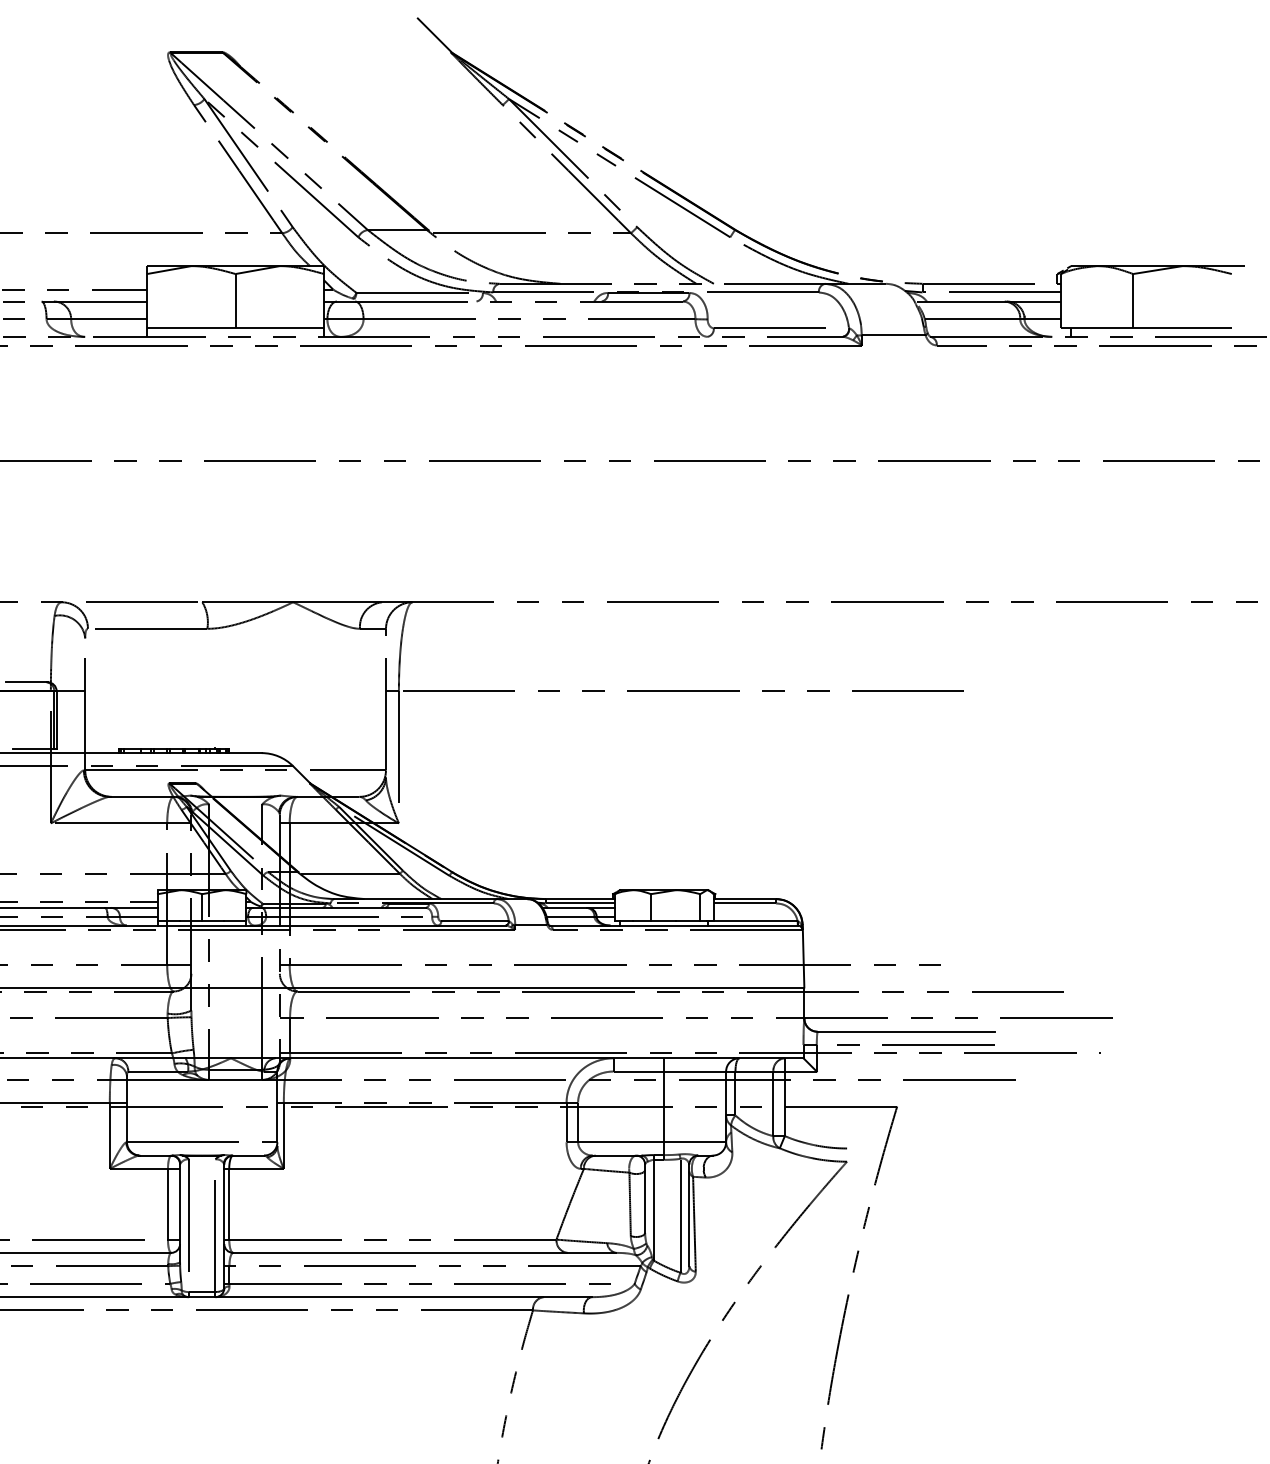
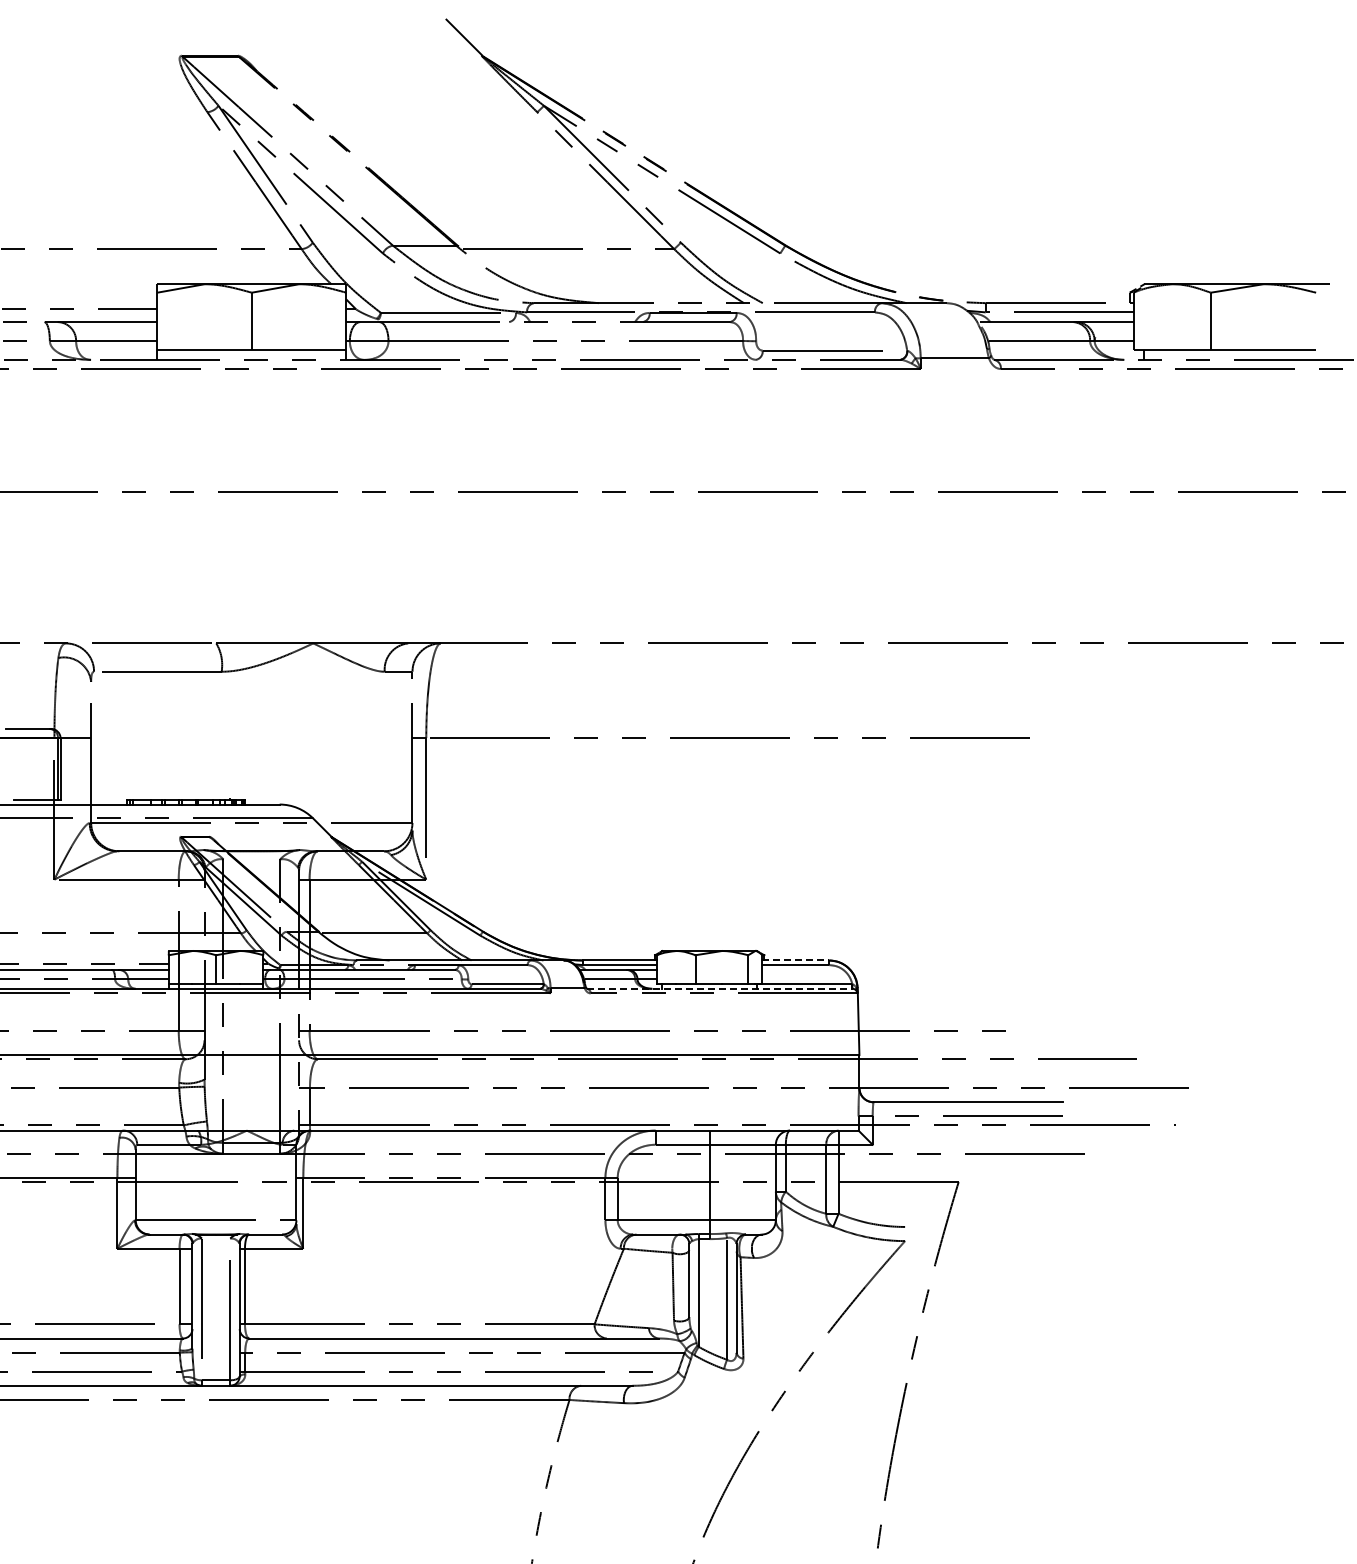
line: (745, 899) -> (796, 960), solid -> dashed
line: (673, 925) -> (719, 988), solid -> dashed

